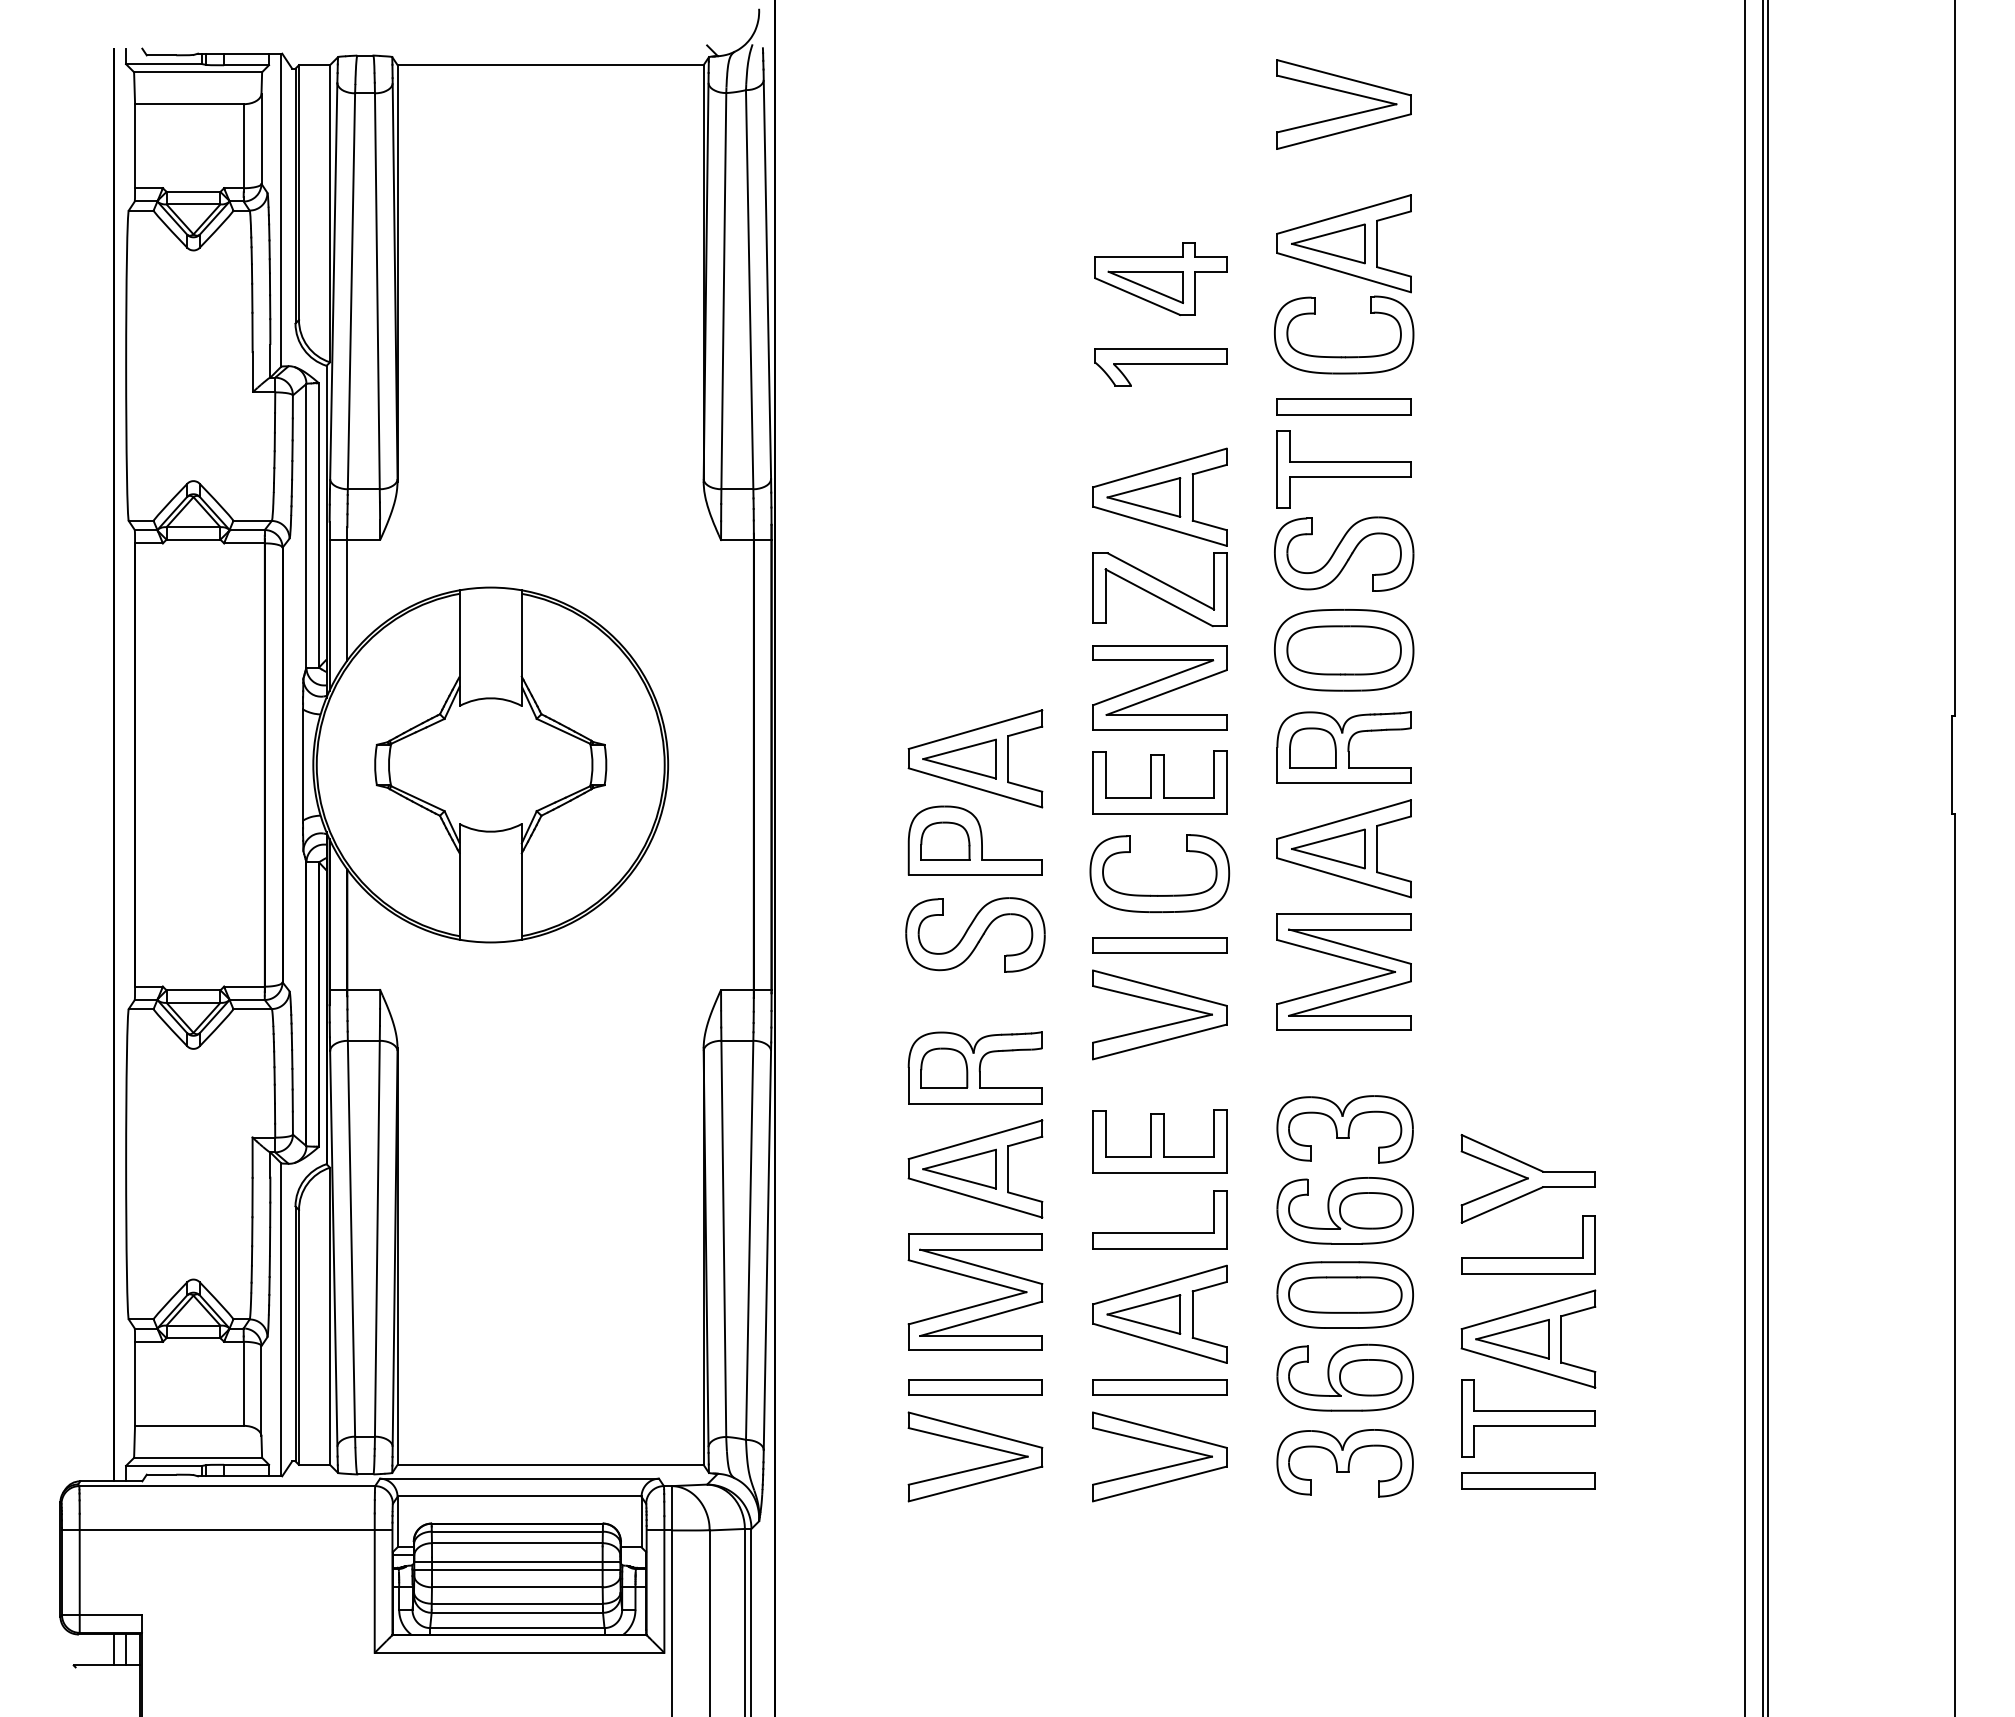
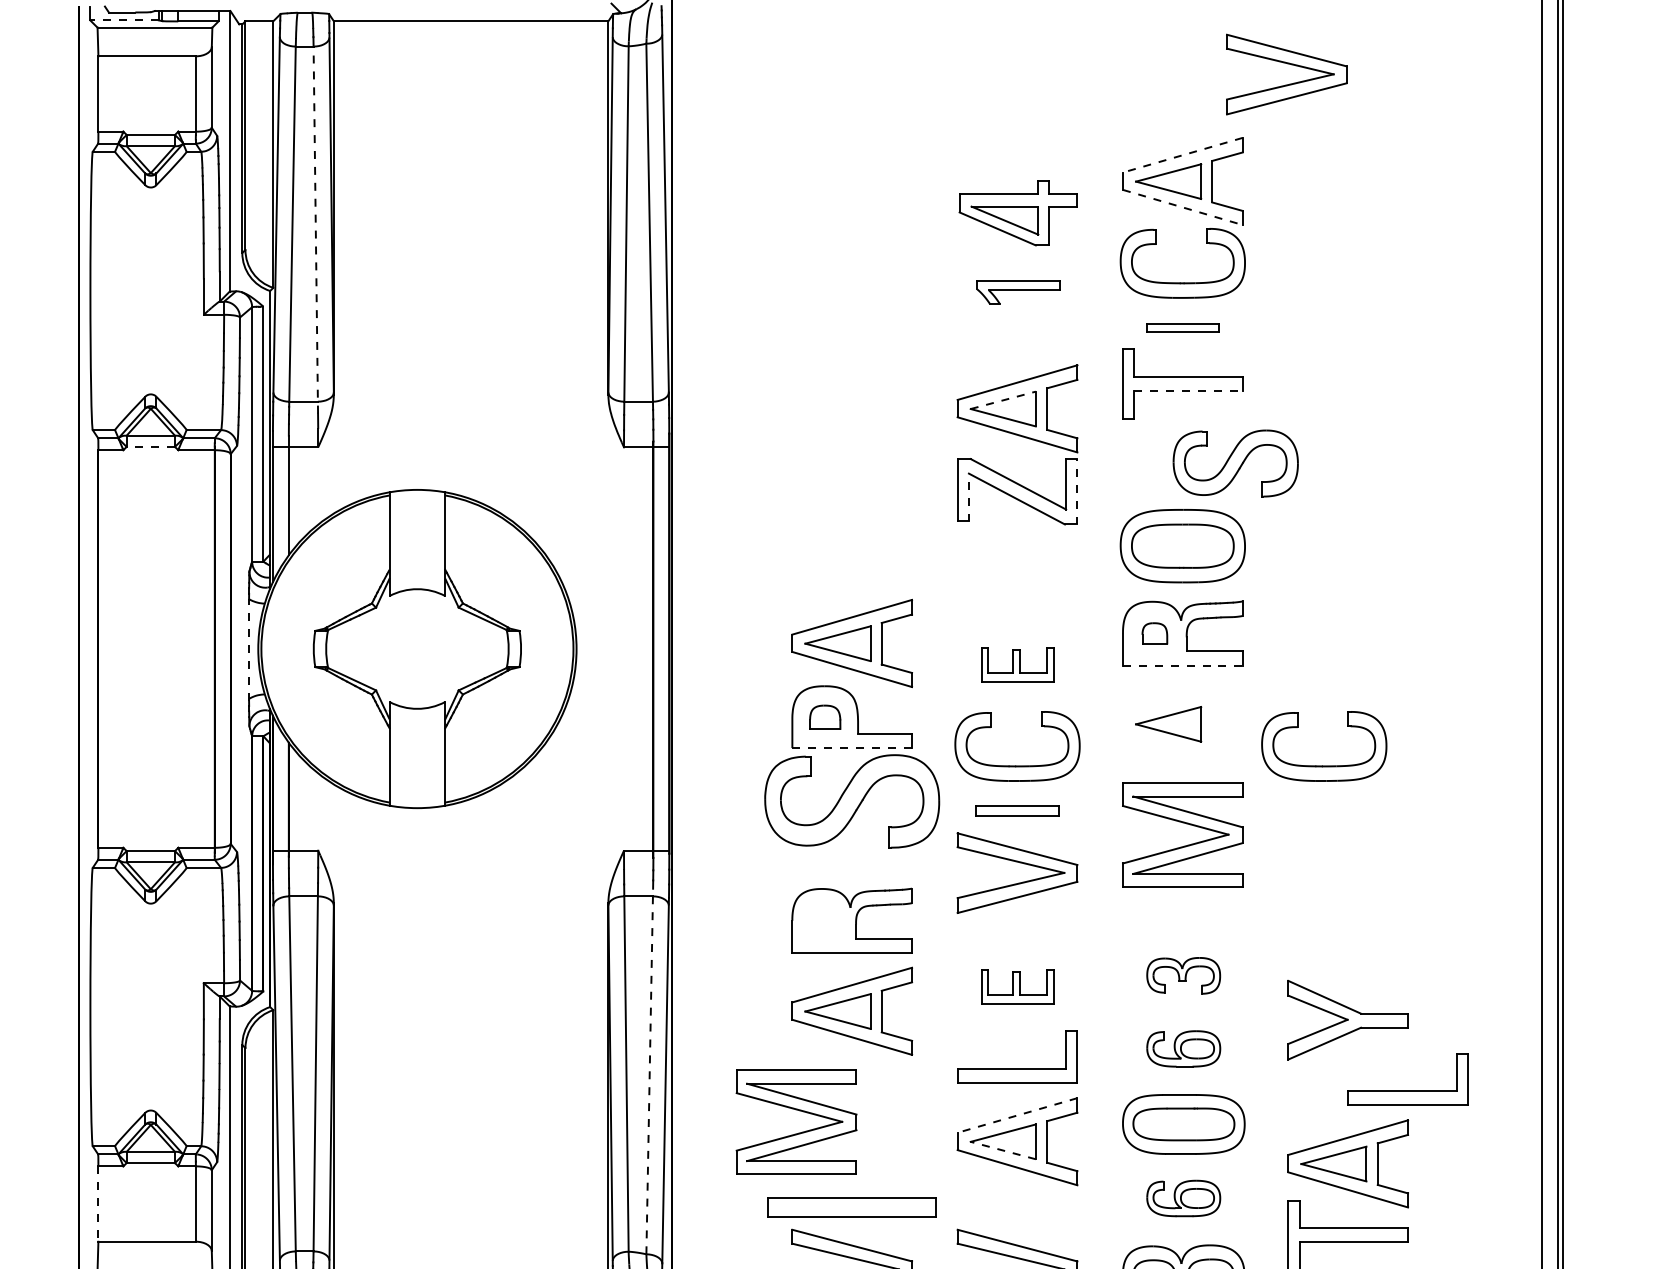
line: (163, 64) -> (123, 20), solid -> dashed
part: (1347, 114) -> (1289, 83), moved
line: (1343, 214) -> (1182, 155), solid -> dashed
line: (1344, 272) -> (1183, 207), solid -> dashed
line: (377, 297) -> (315, 229), solid -> dashed
part: (1160, 367) -> (1018, 292), size x0.7
part: (1343, 406) -> (1182, 327), size x0.6
line: (1350, 477) -> (1188, 391), solid -> dashed
line: (1143, 487) -> (1002, 400), solid -> dashed
line: (193, 539) -> (150, 446), solid -> dashed
part: (1344, 553) -> (1236, 462), moved
line: (1226, 589) -> (1077, 491), solid -> dashed
line: (1105, 596) -> (968, 497), solid -> dashed
part: (1159, 687) -> (1017, 579), removed
part: (1312, 747) -> (1154, 633), size x0.6
line: (303, 765) -> (249, 649), solid -> dashed
part: (1159, 782) -> (1017, 664), size x0.6
line: (1344, 783) -> (1183, 665), solid -> dashed
part: (945, 840) -> (825, 716), size x0.7
part: (1343, 848) -> (1182, 723), removed
line: (975, 875) -> (852, 748), solid -> dashed
part: (1501, 895) -> (1323, 766), added
part: (975, 934) -> (852, 801), size x1.4
part: (1159, 945) -> (1017, 810), size x0.7
part: (944, 1067) -> (824, 920), removed
part: (1344, 1129) -> (1183, 975), size x0.6
part: (1159, 1141) -> (1017, 986), size x0.6
part: (1344, 1210) -> (1183, 1048), size x0.6
line: (749, 1236) -> (649, 1071), solid -> dashed
part: (1528, 1257) -> (1408, 1090), moved
part: (978, 1280) -> (799, 1111), moved
line: (1159, 1285) -> (1017, 1115), solid -> dashed
line: (1143, 1324) -> (1002, 1150), solid -> dashed
part: (1344, 1377) -> (1183, 1198), size x0.6
line: (135, 1384) -> (98, 1204), solid -> dashed
part: (975, 1387) -> (852, 1207), size x1.4
part: (1159, 1387) -> (1017, 1207), removed

